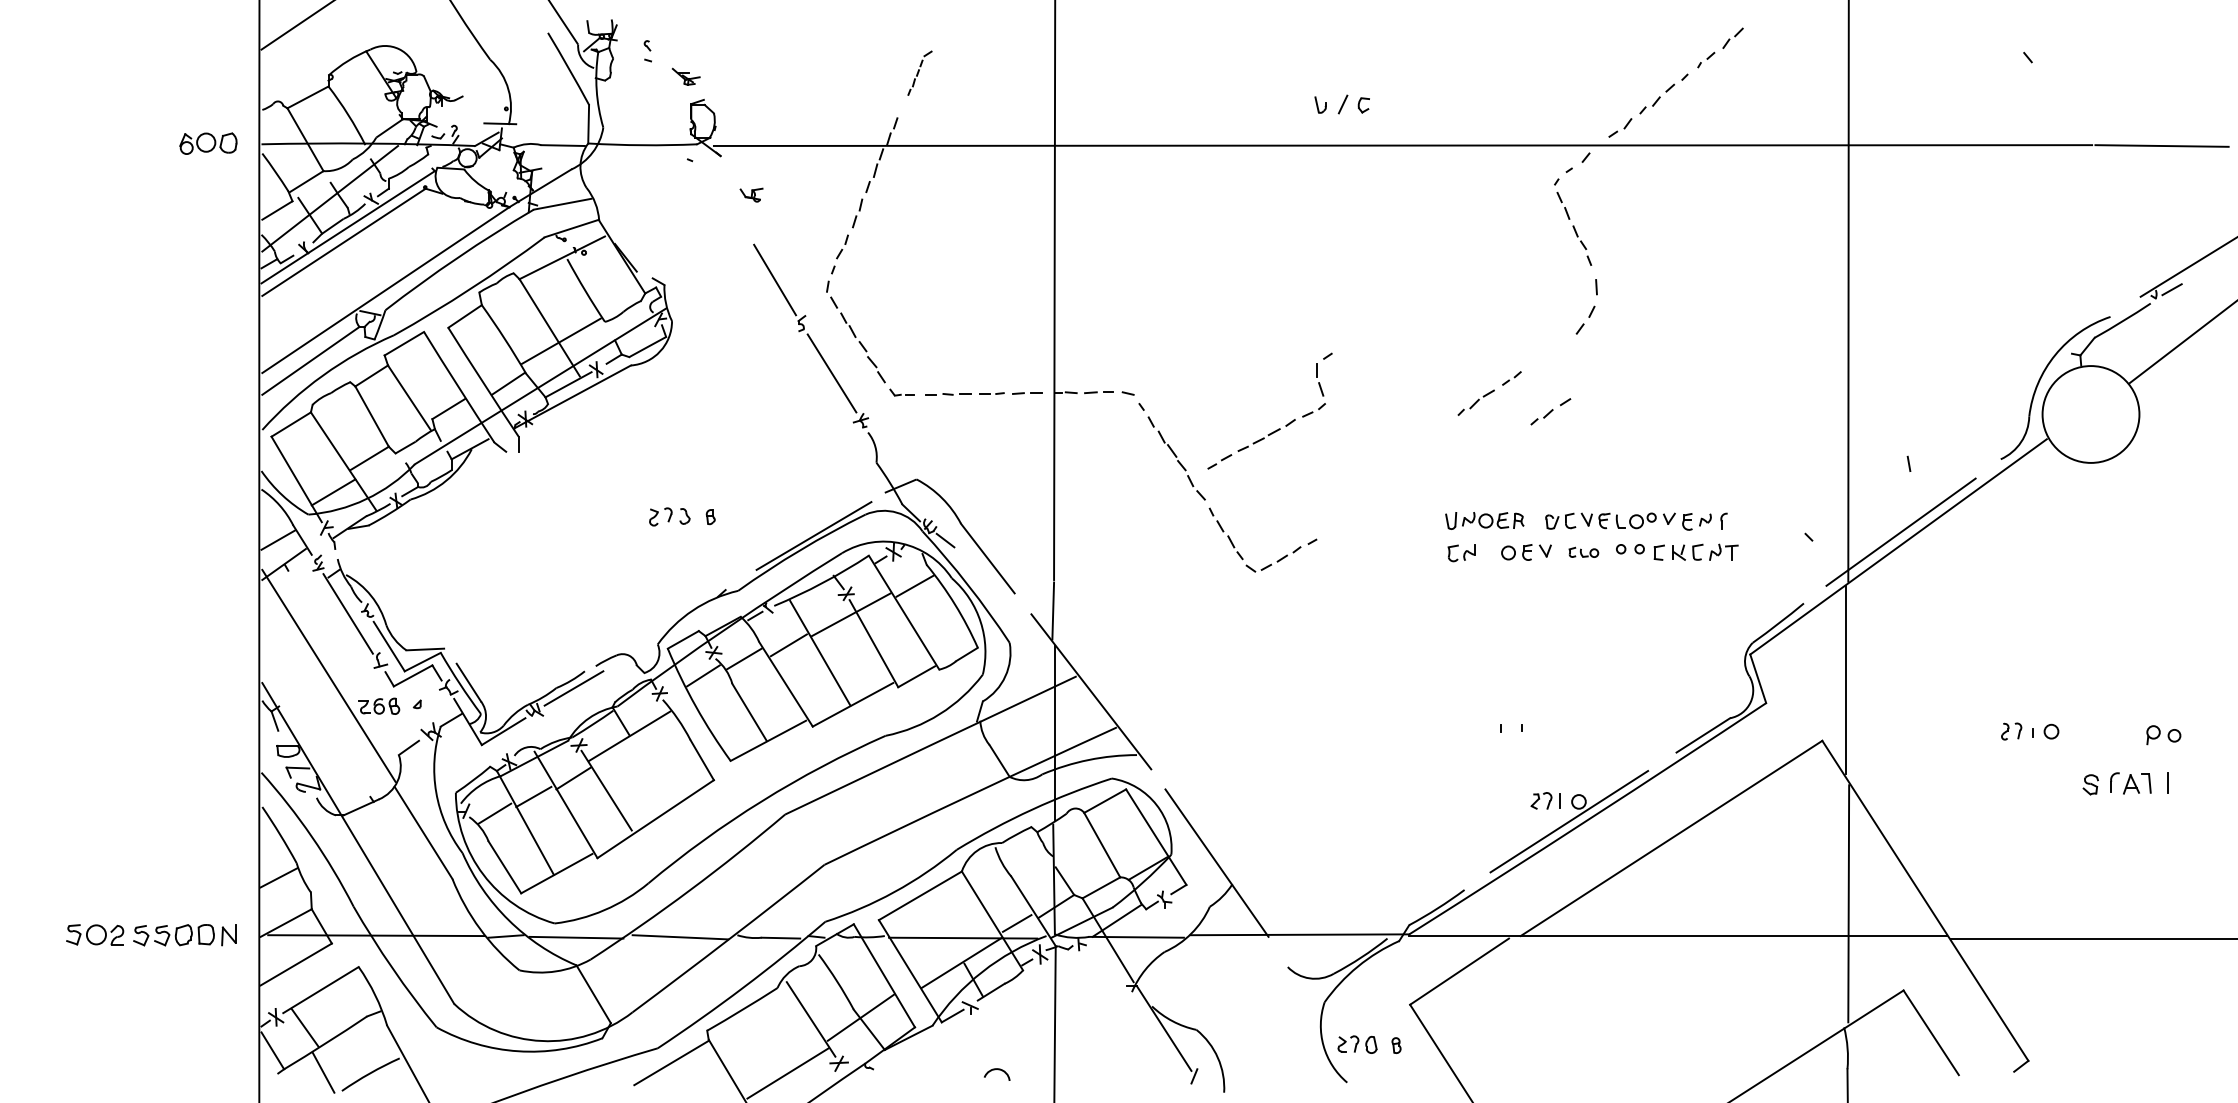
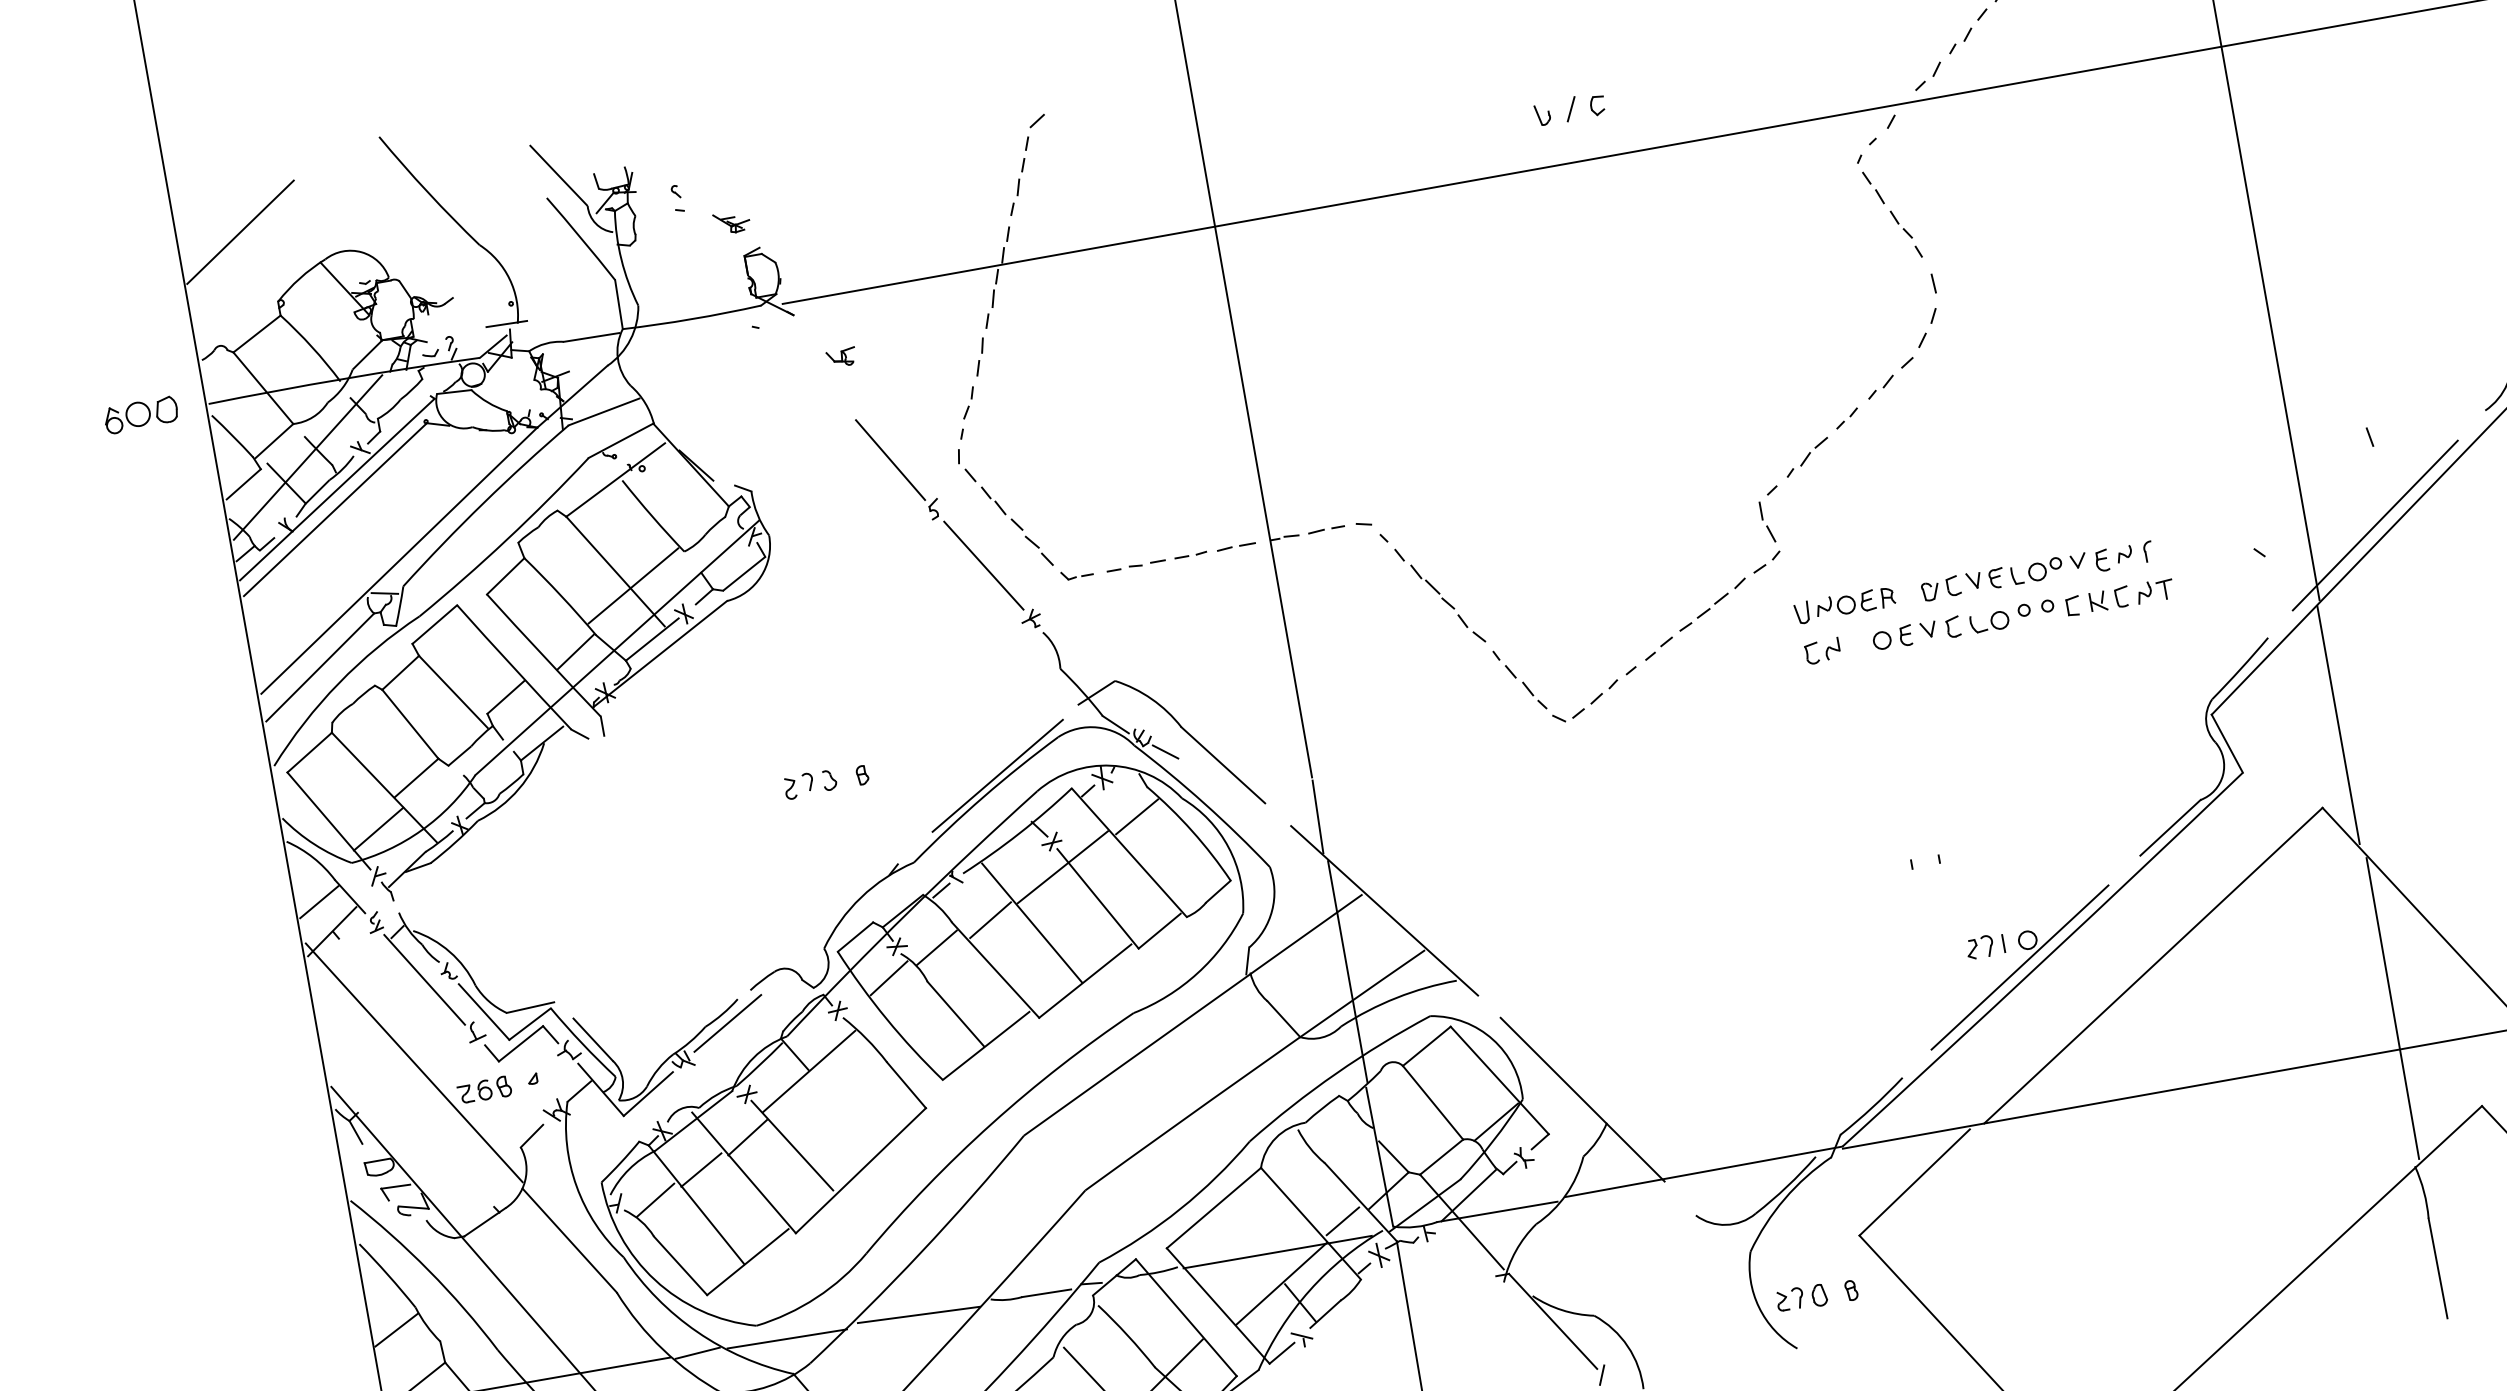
part: (919, 73) -> (1027, 165), size x1.67
part: (1550, 411) -> (1890, 378), moved
part: (1278, 428) -> (1725, 593), moved
part: (1583, 552) -> (1977, 622), size x1.67

